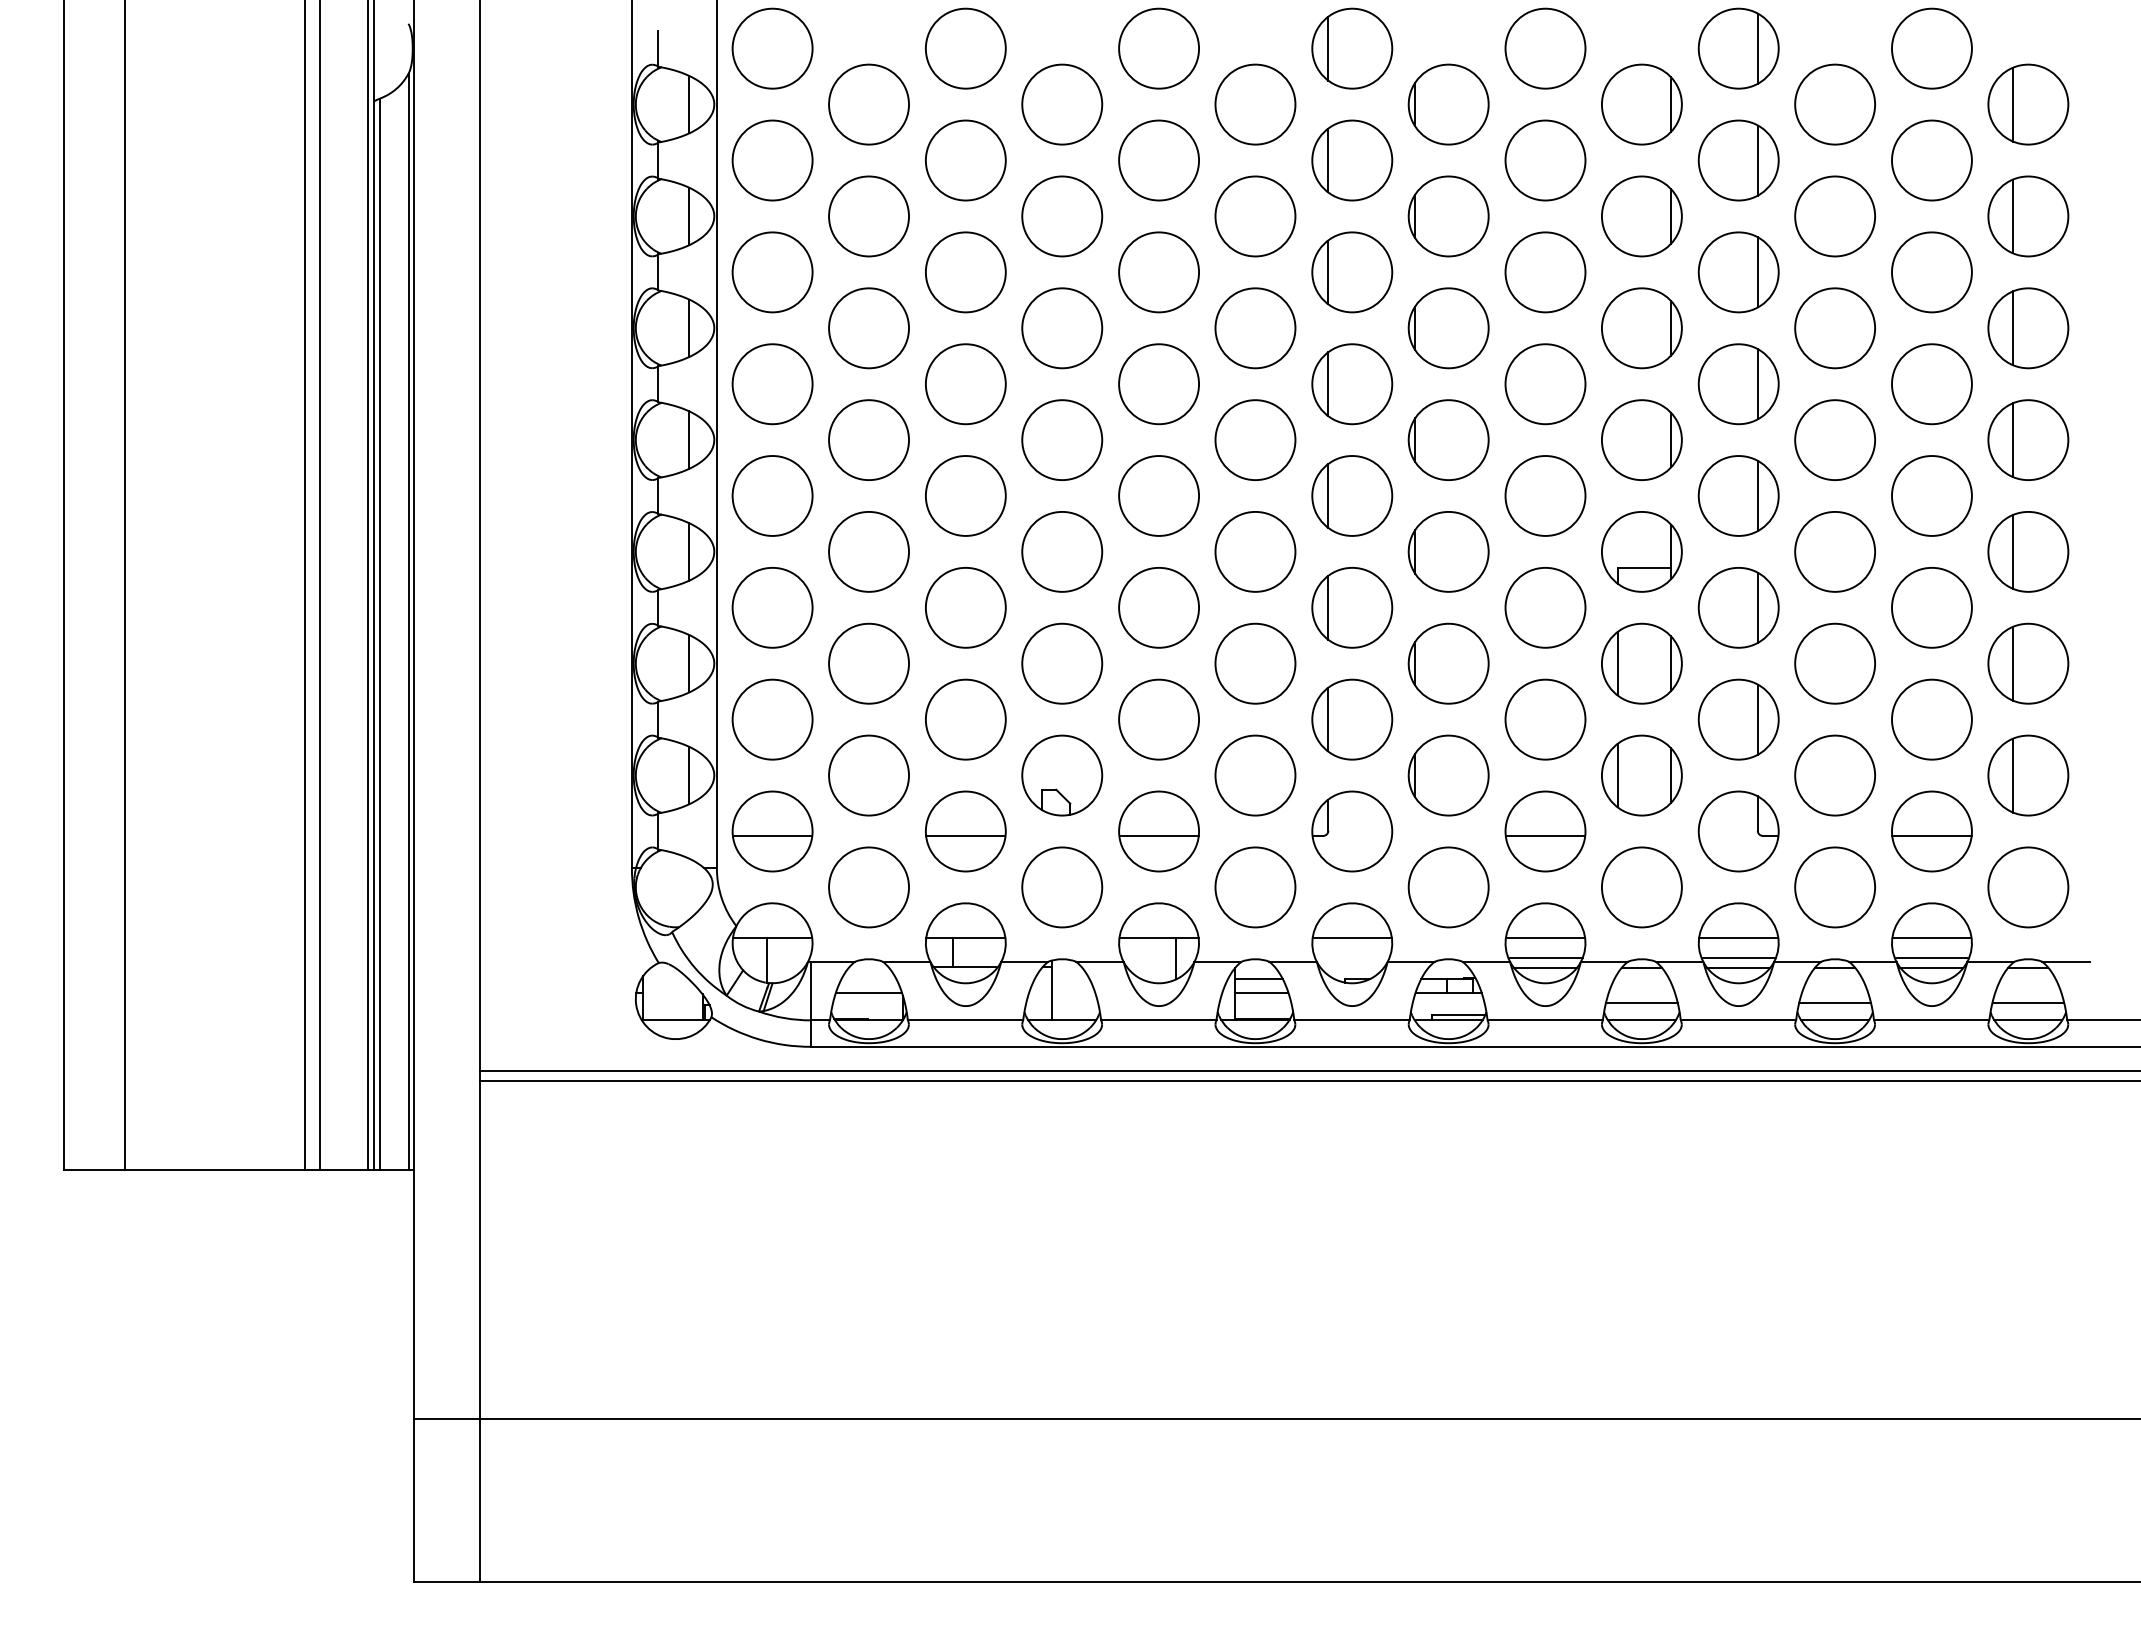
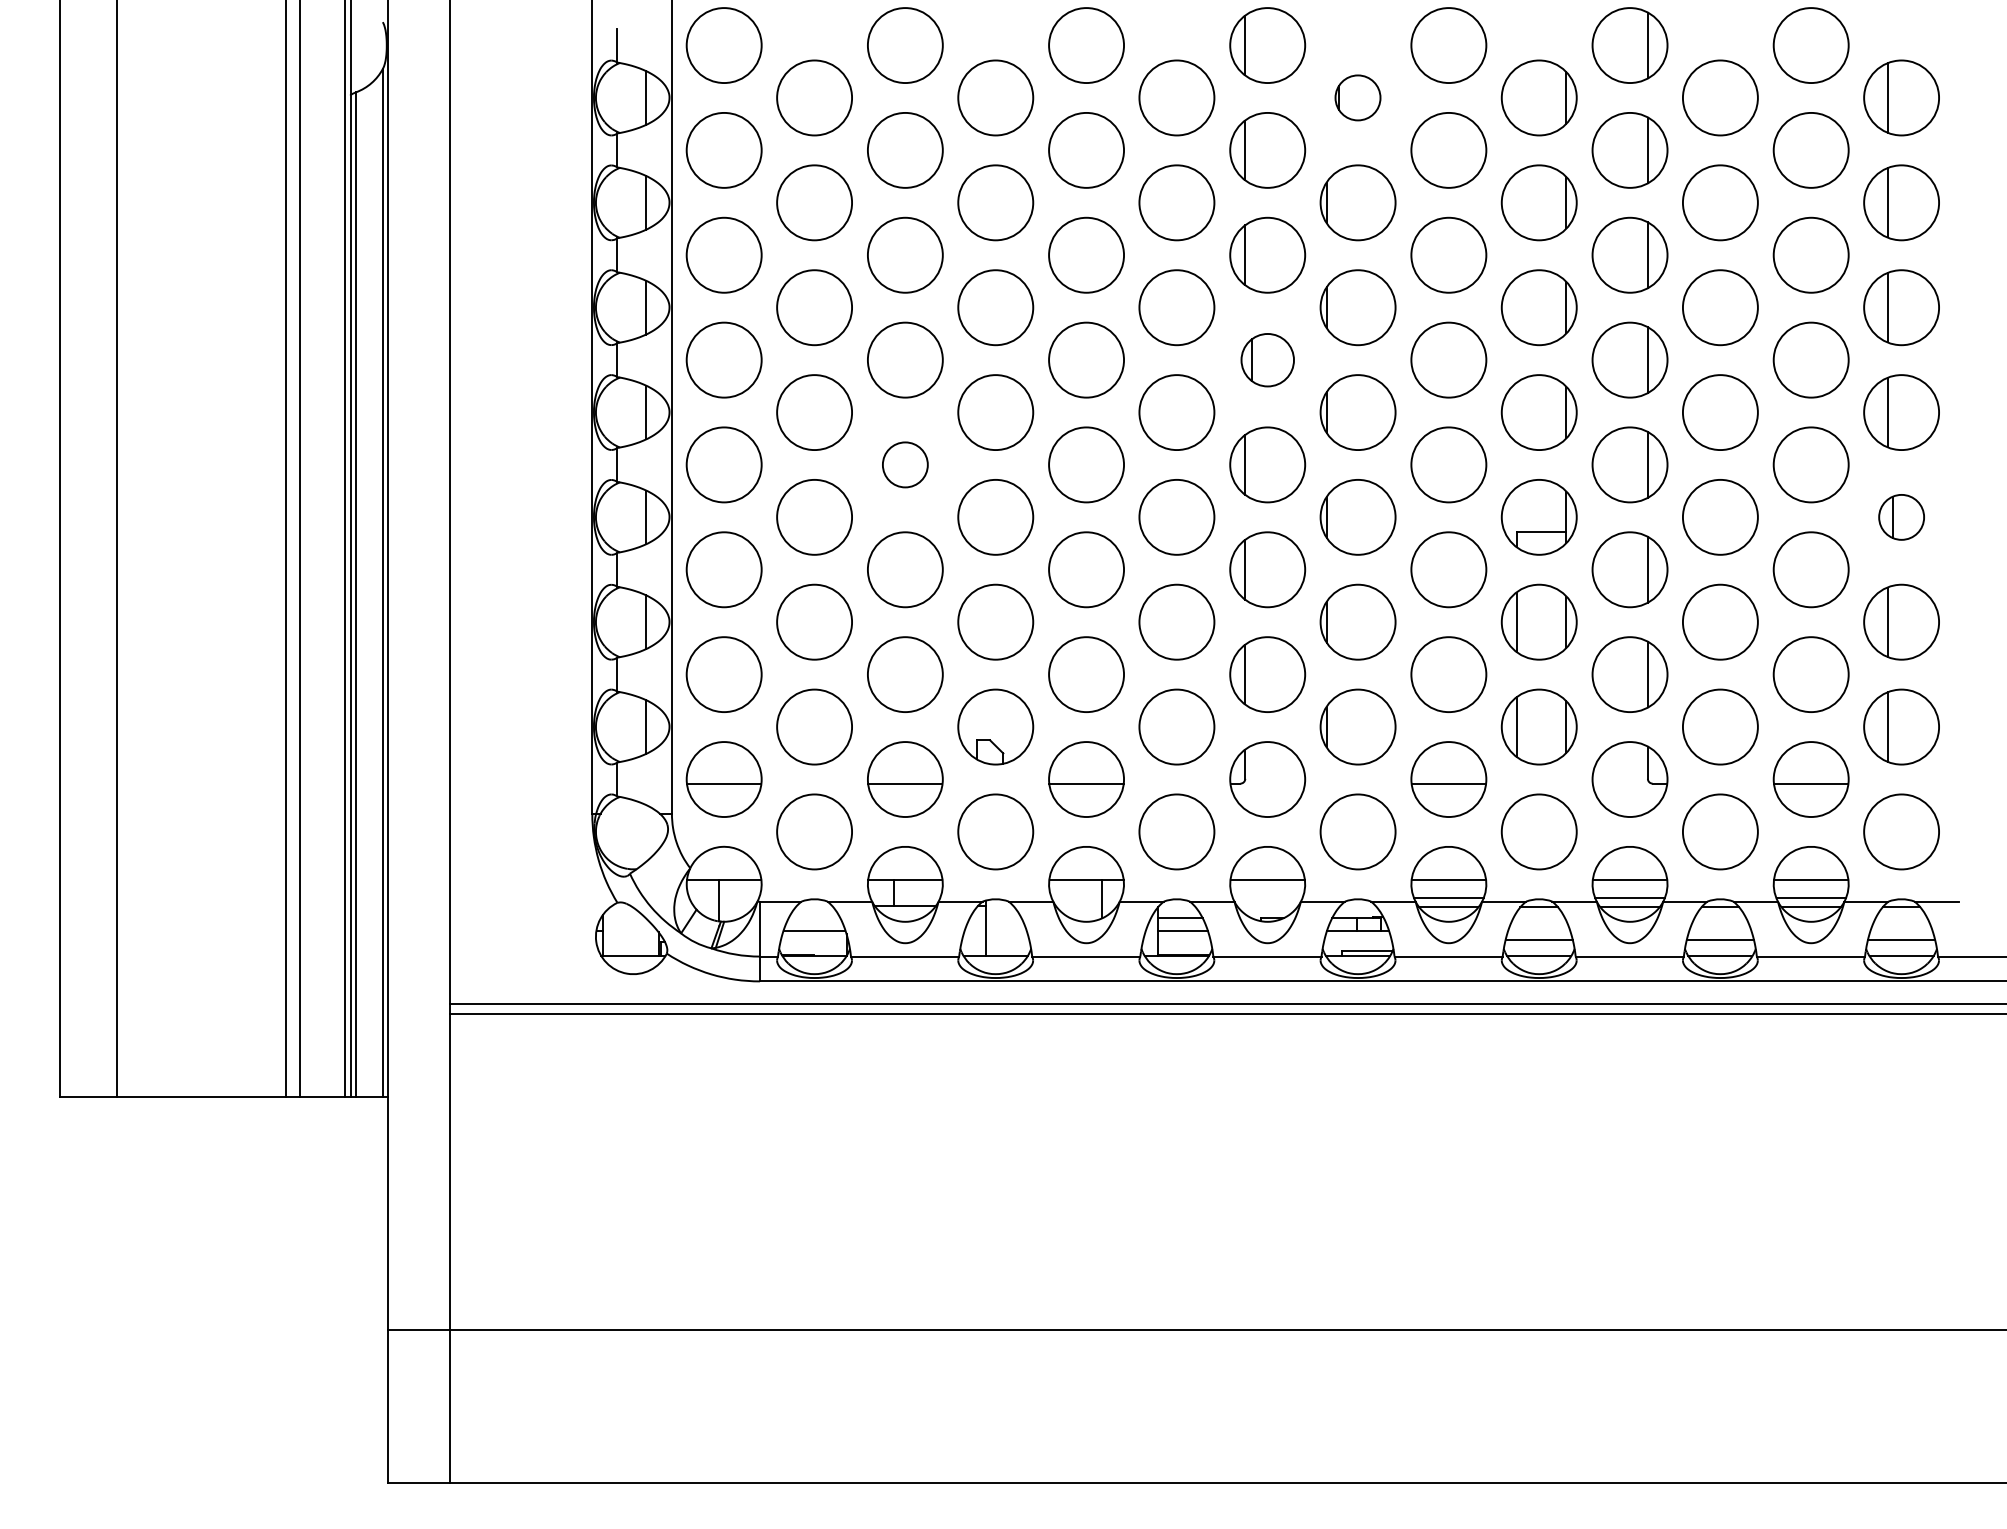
part: (1448, 104) -> (1357, 97), size x0.6
part: (1352, 384) -> (1267, 360), size x0.7
circle: (965, 495) -> (905, 464), size x0.6
part: (2028, 551) -> (1901, 516), size x0.6

